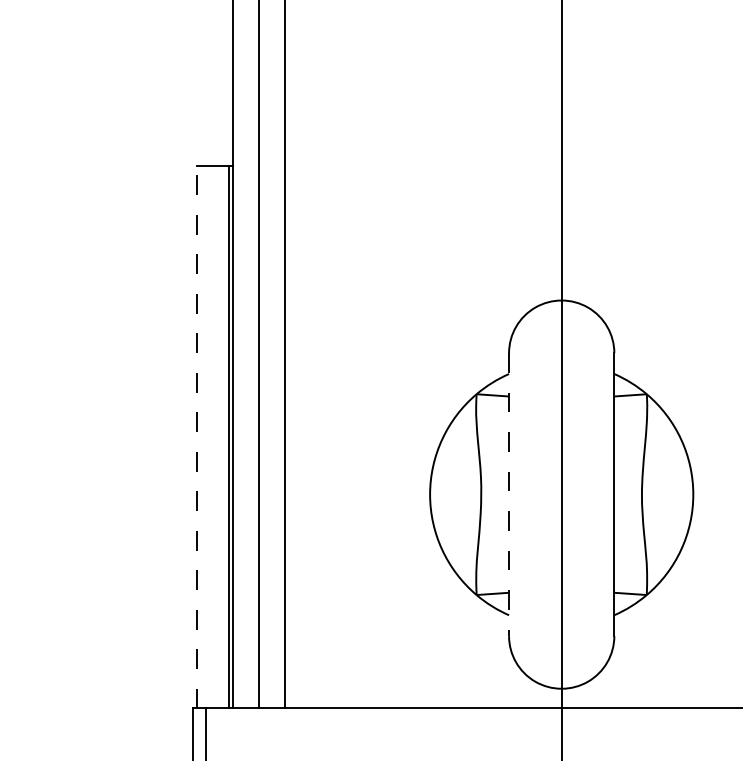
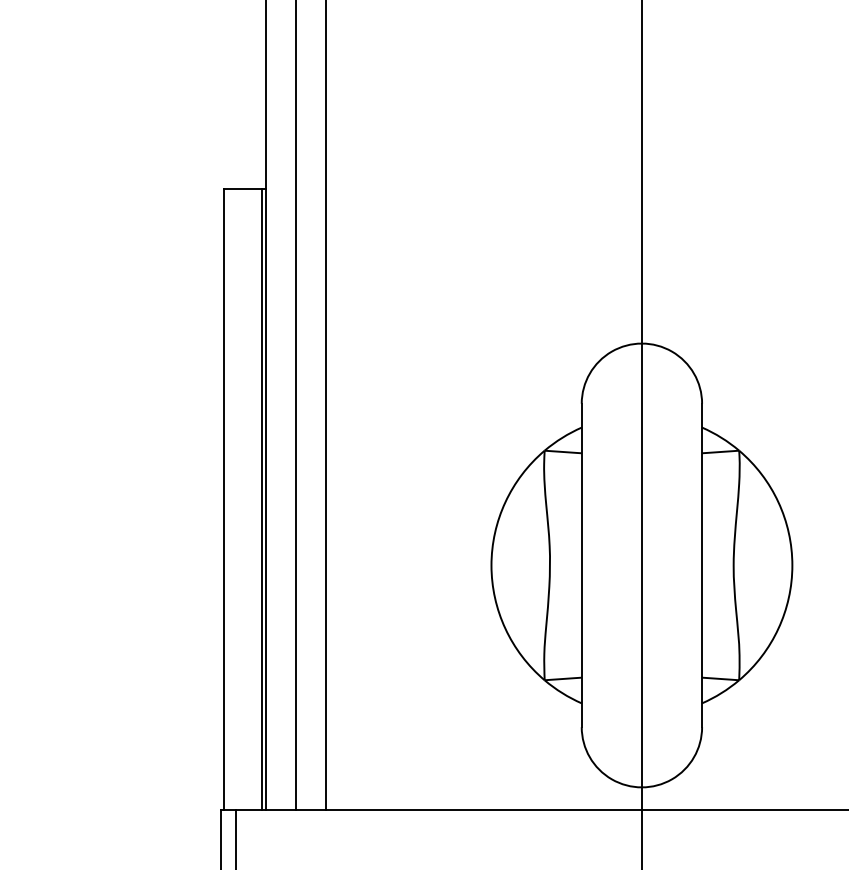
line: (196, 436) -> (224, 499), dashed -> solid
line: (508, 494) -> (581, 565), dashed -> solid

